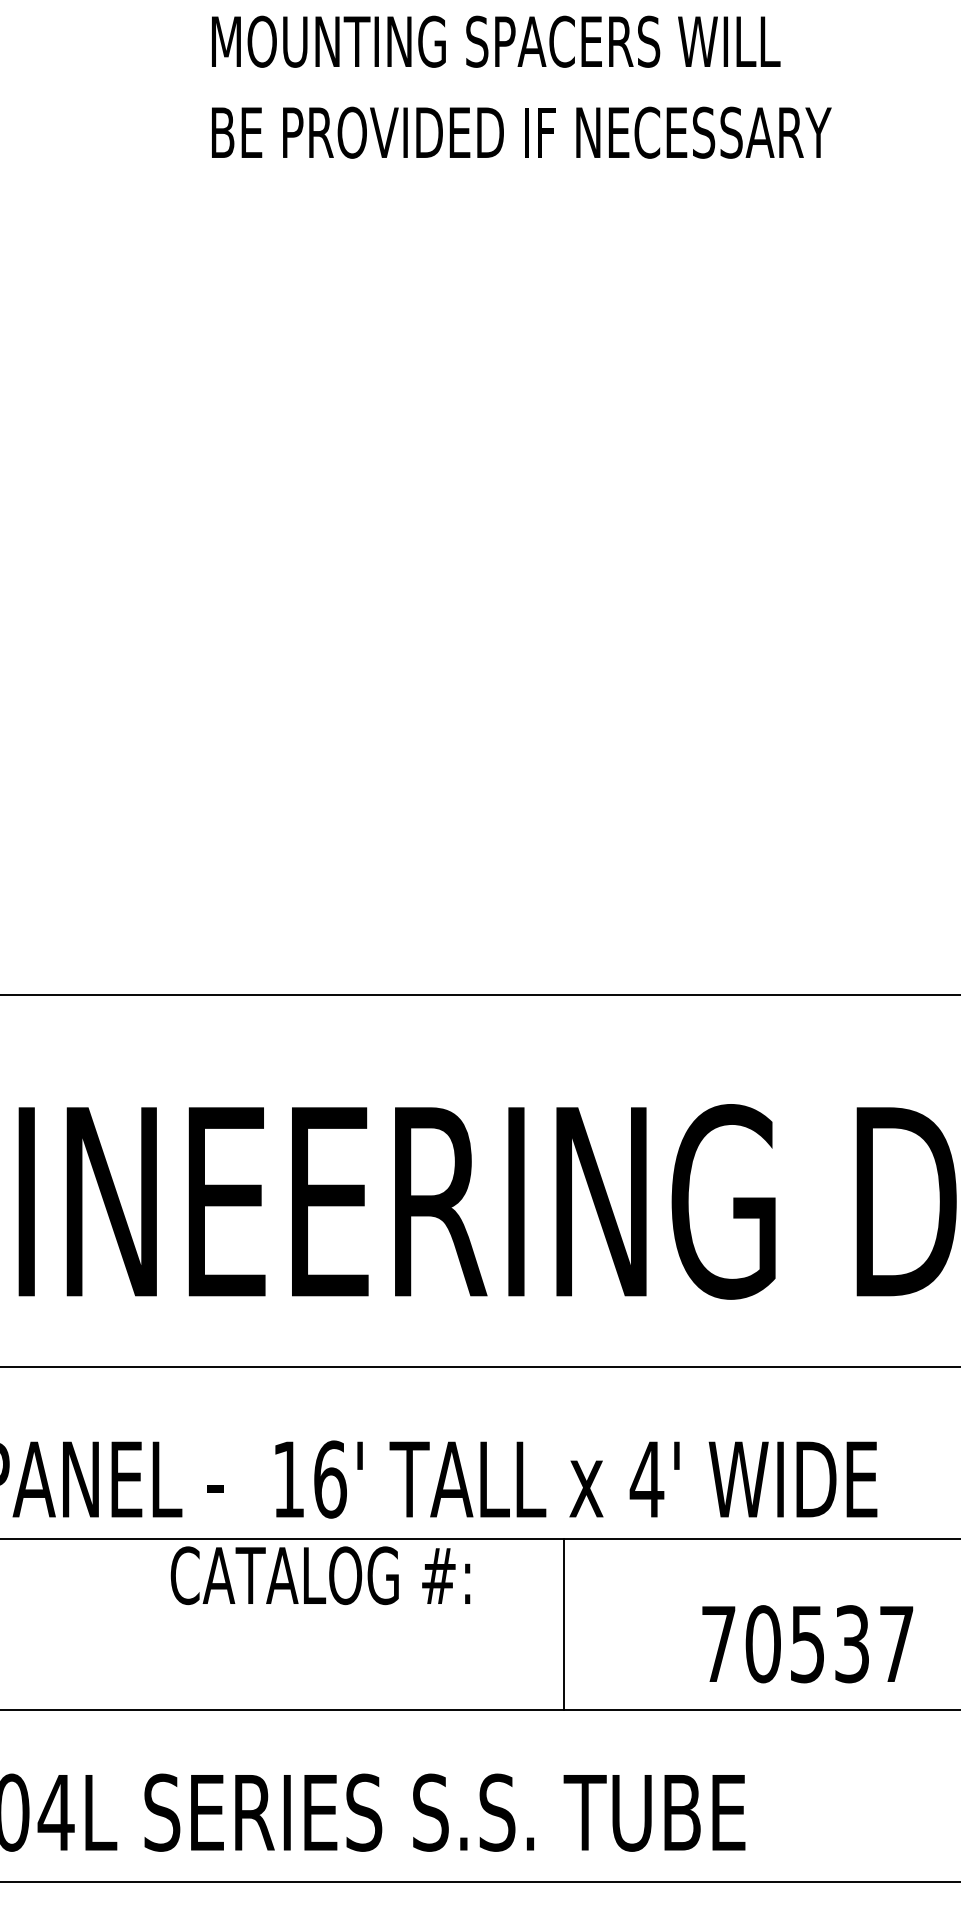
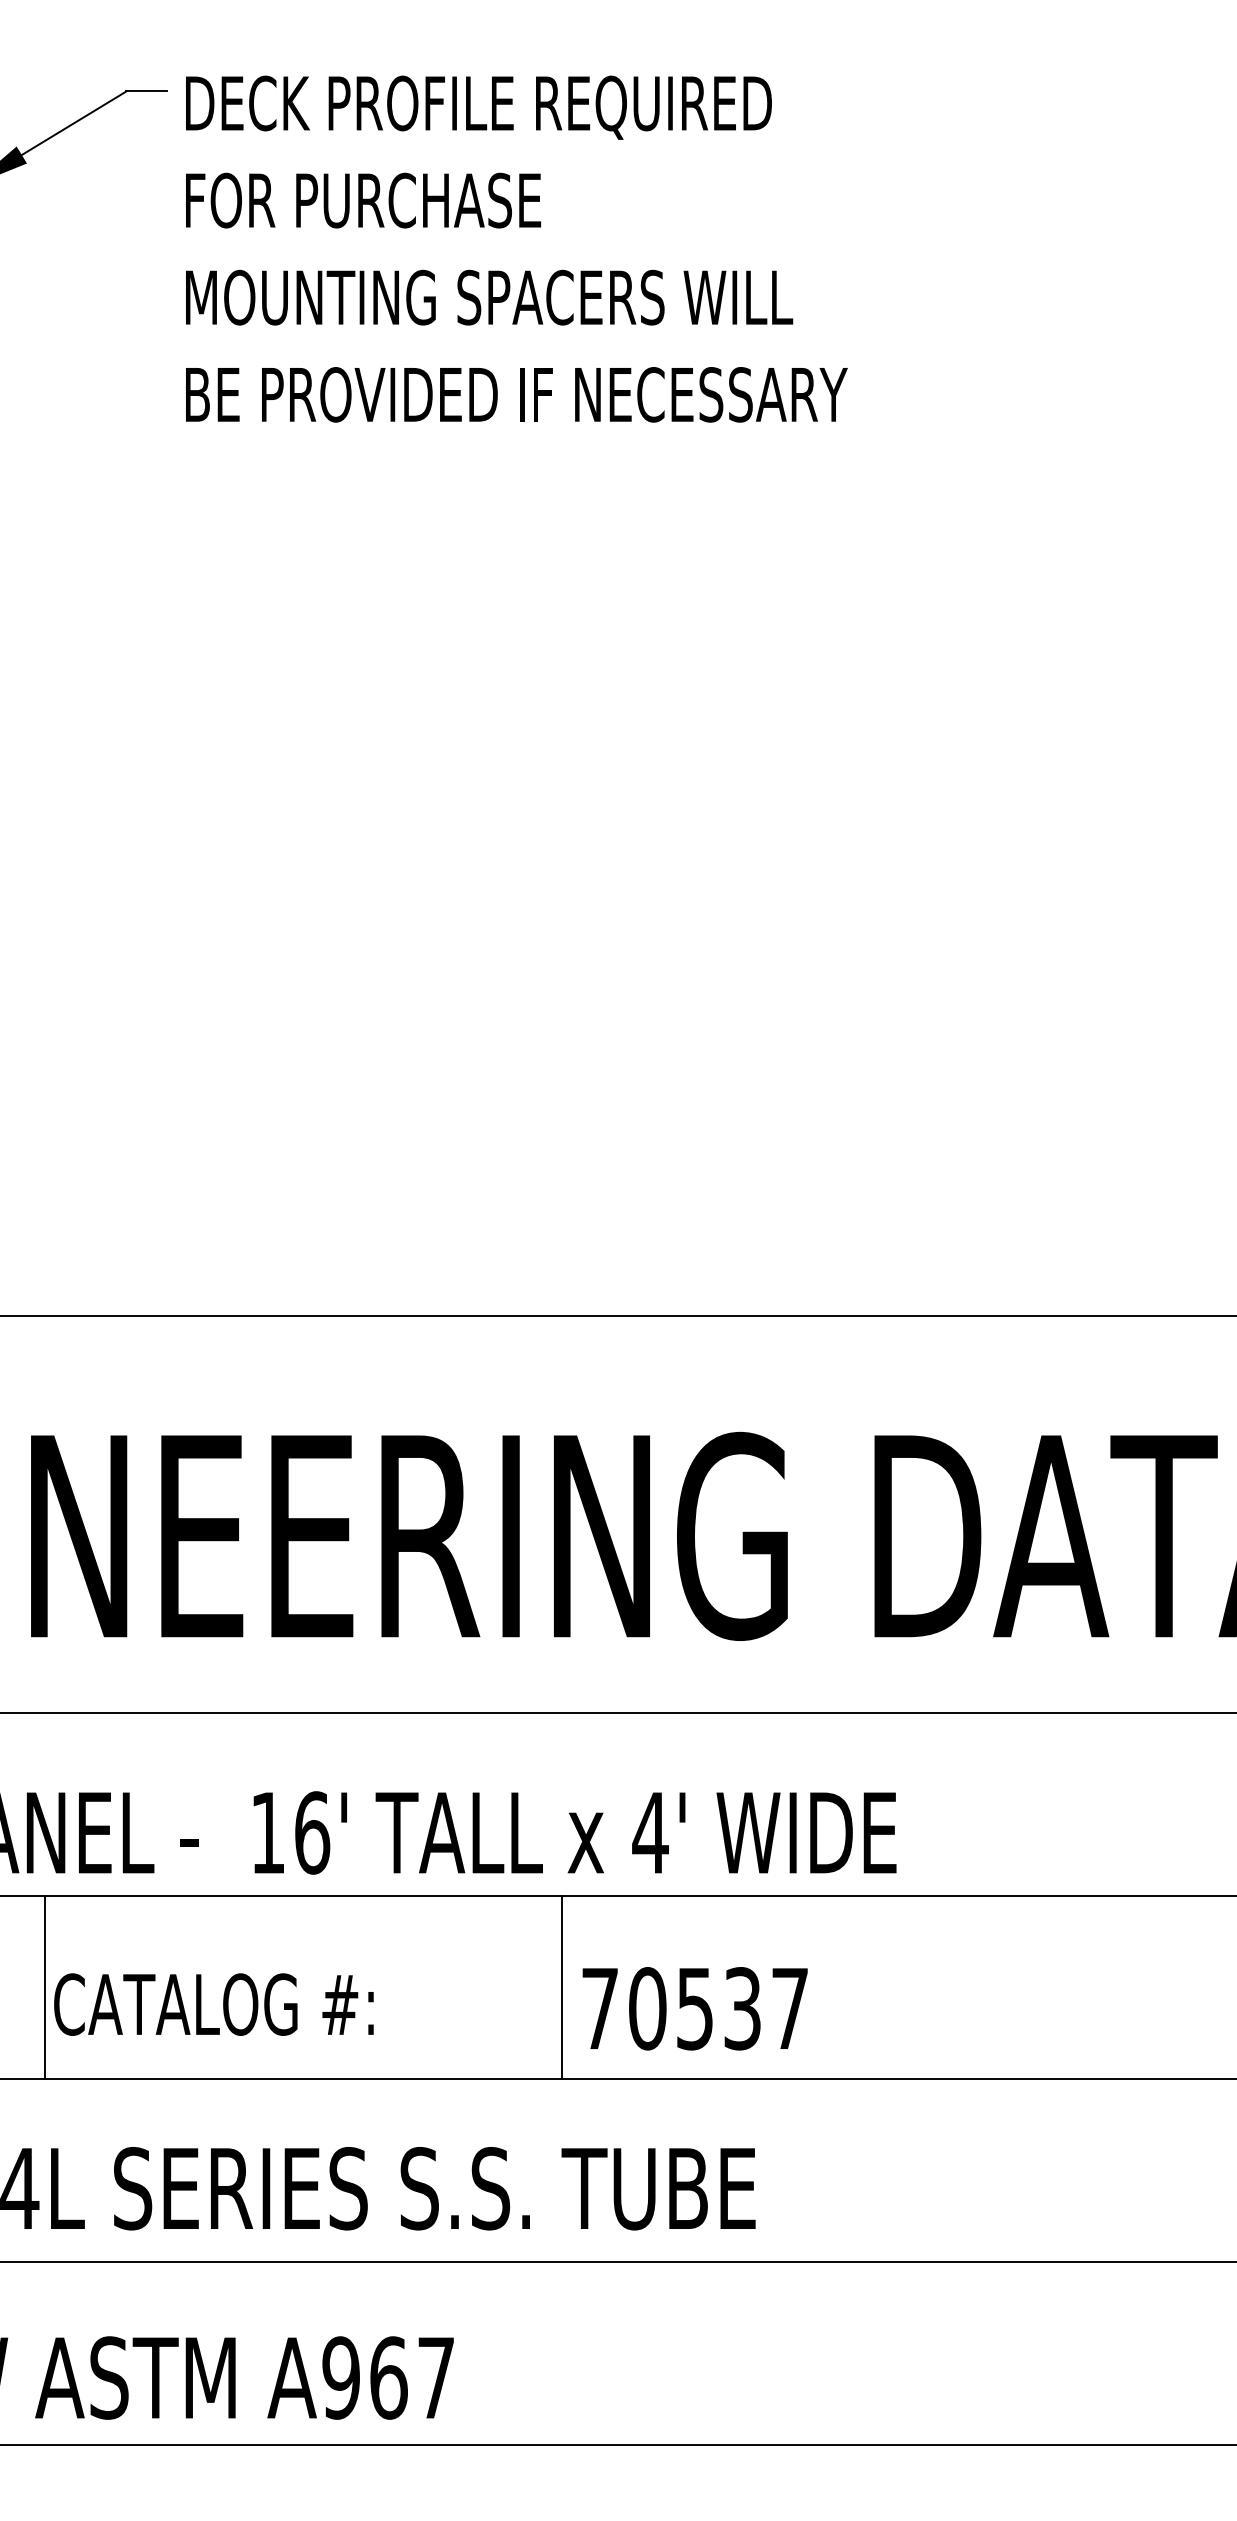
text: (320, 1575) -> (213, 2004), moved
line: (80, 1624) -> (45, 1987), added
text: (807, 1643) -> (694, 2008), moved

